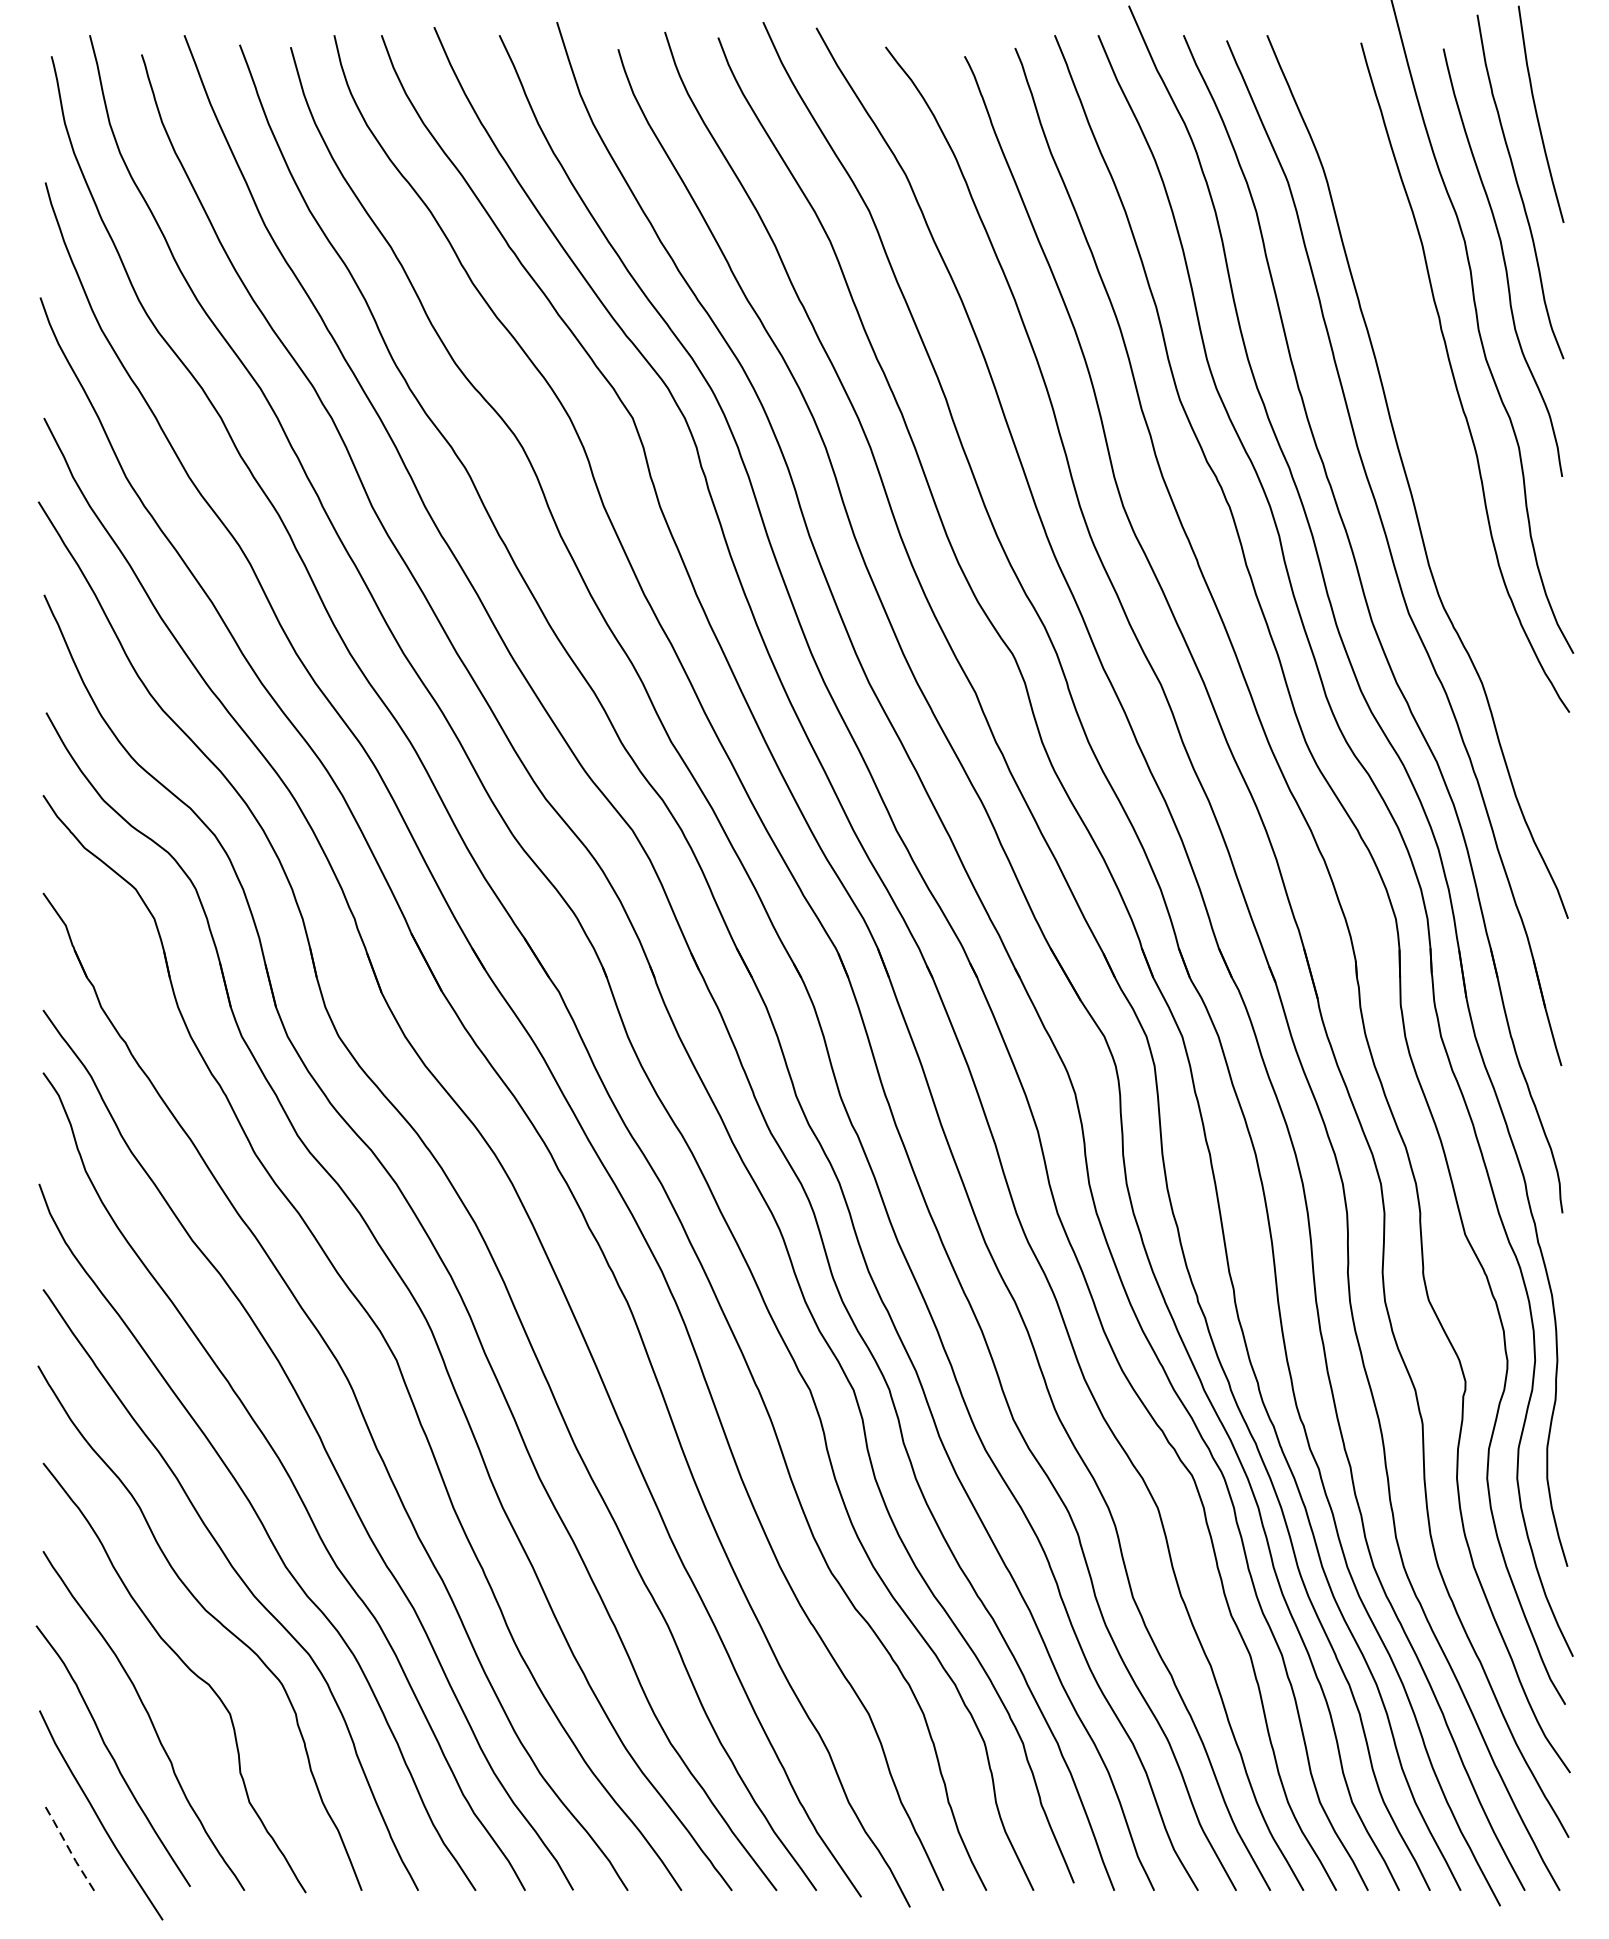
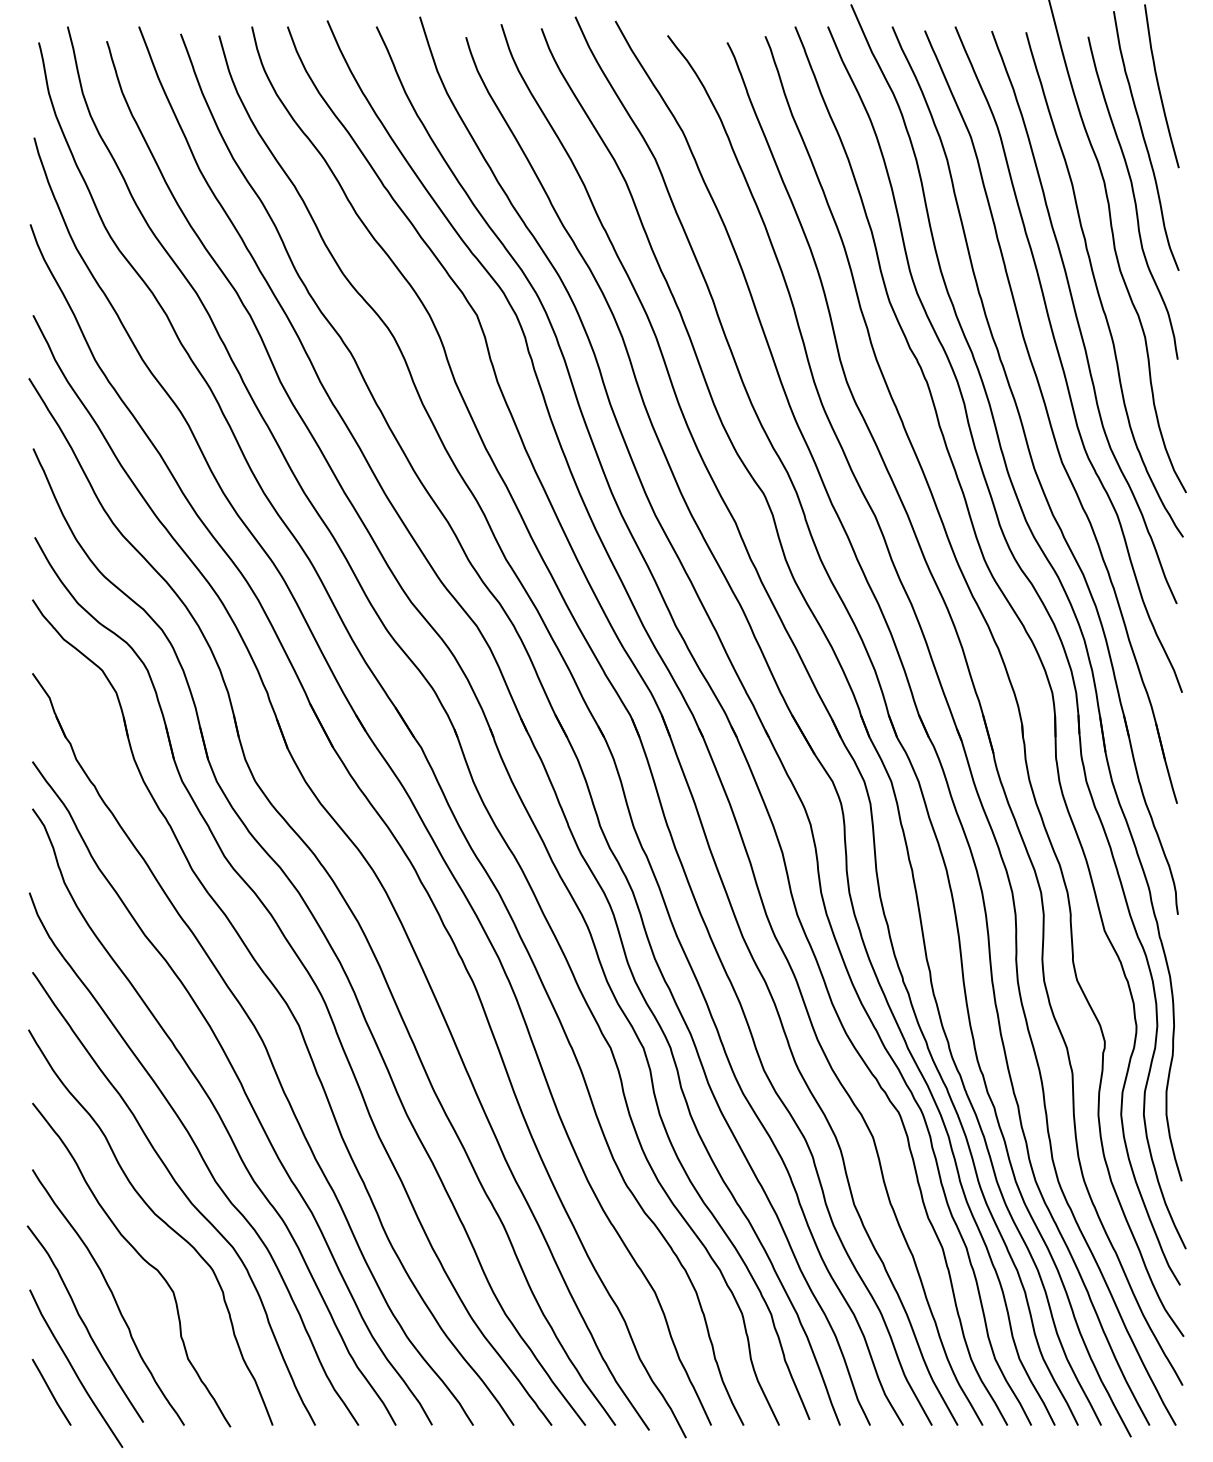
curve: (1430, 423) -> (1078, 319), added
line: (67, 1846) -> (50, 1392), dashed -> solid

